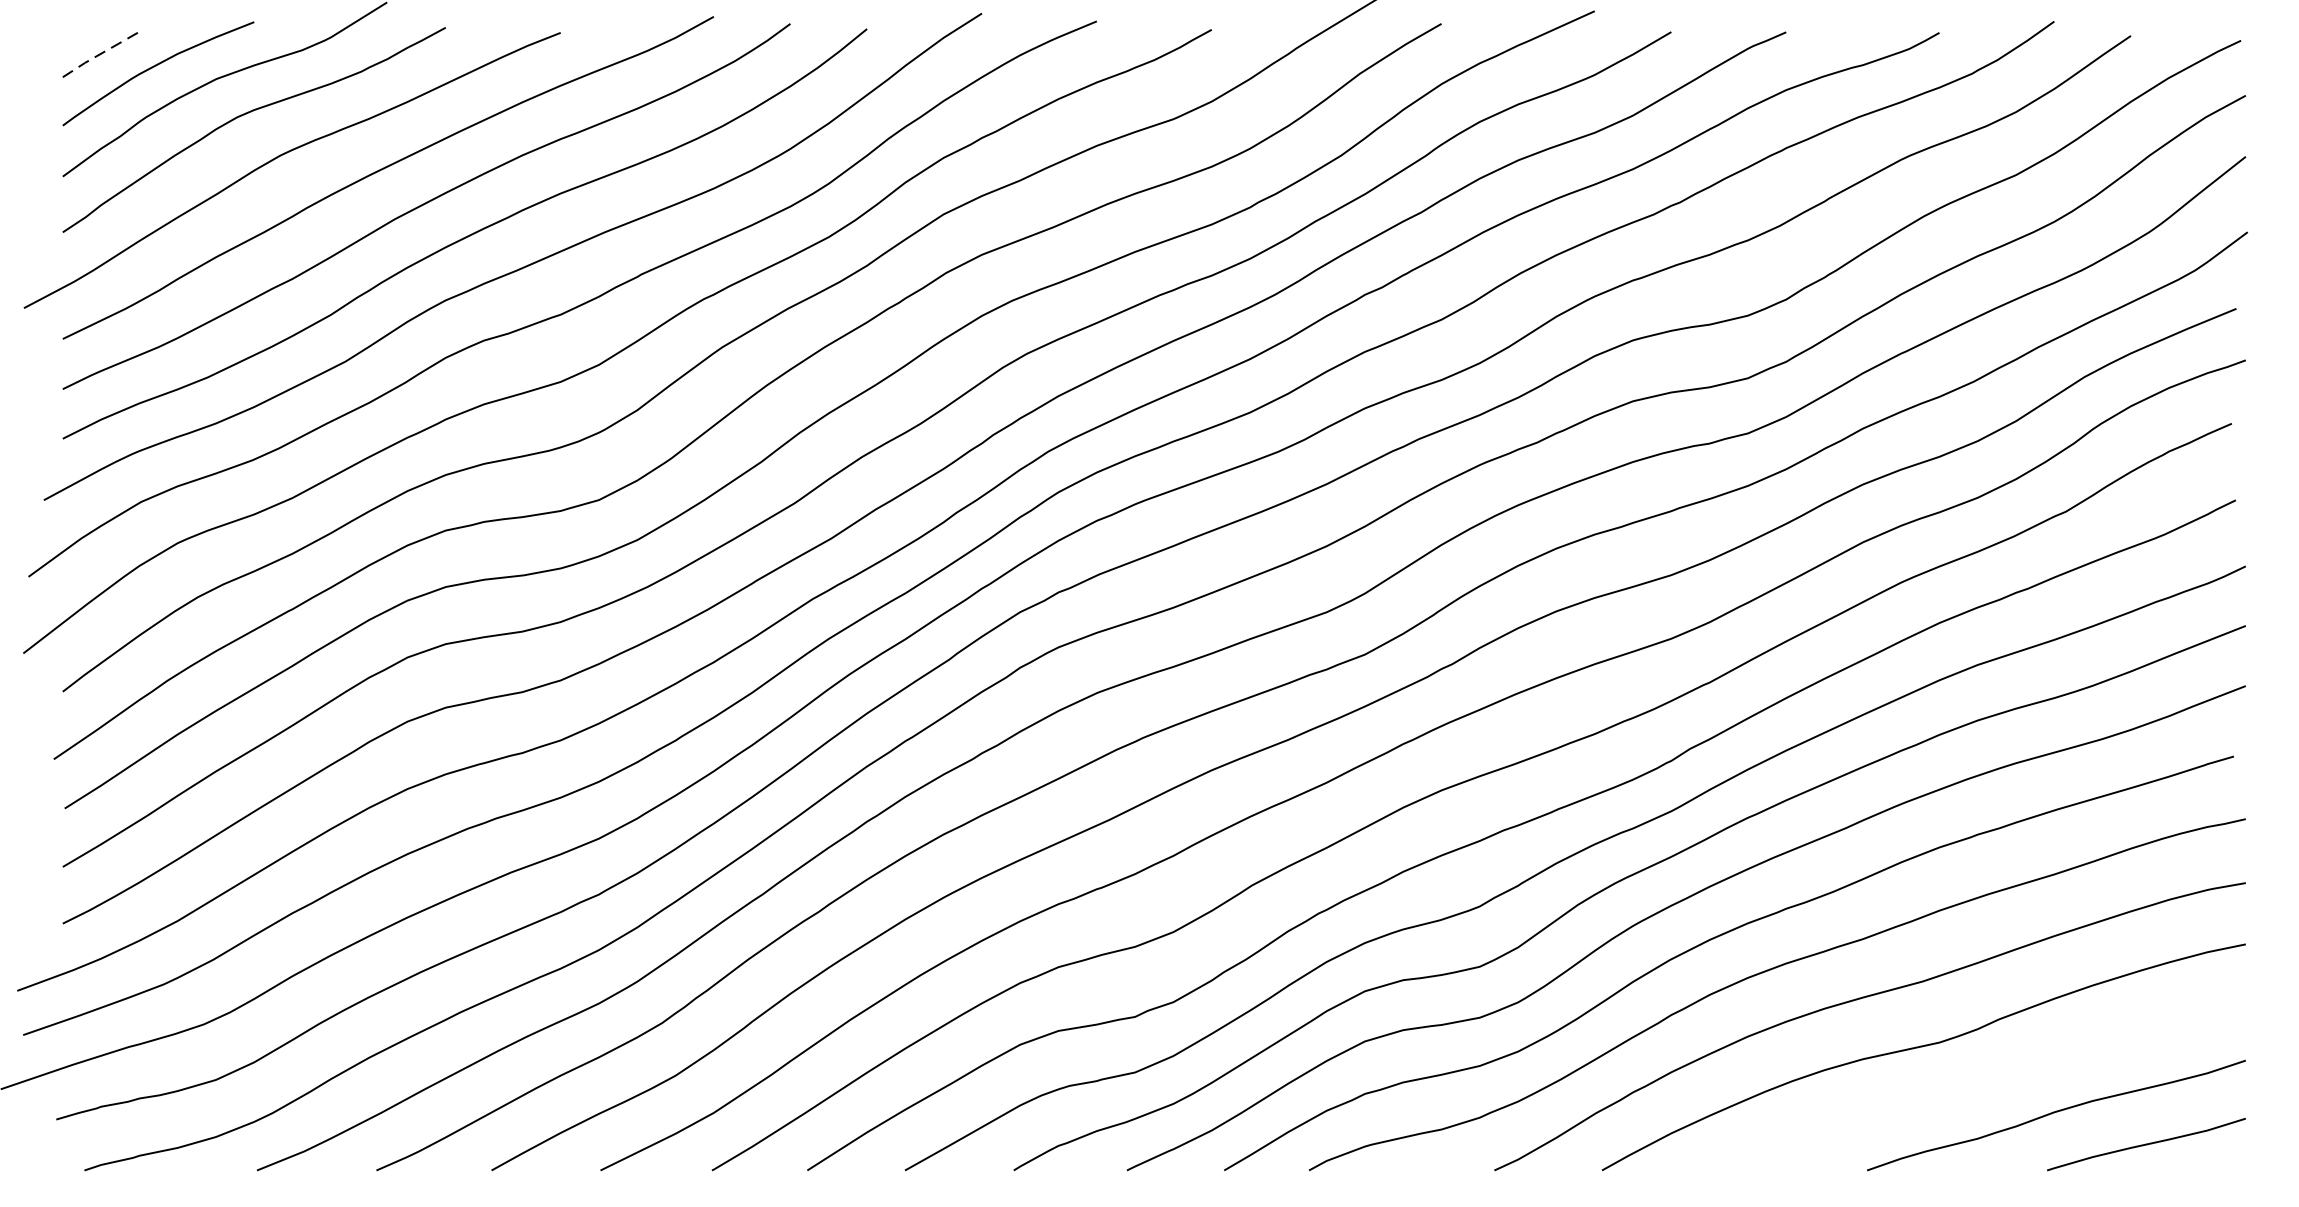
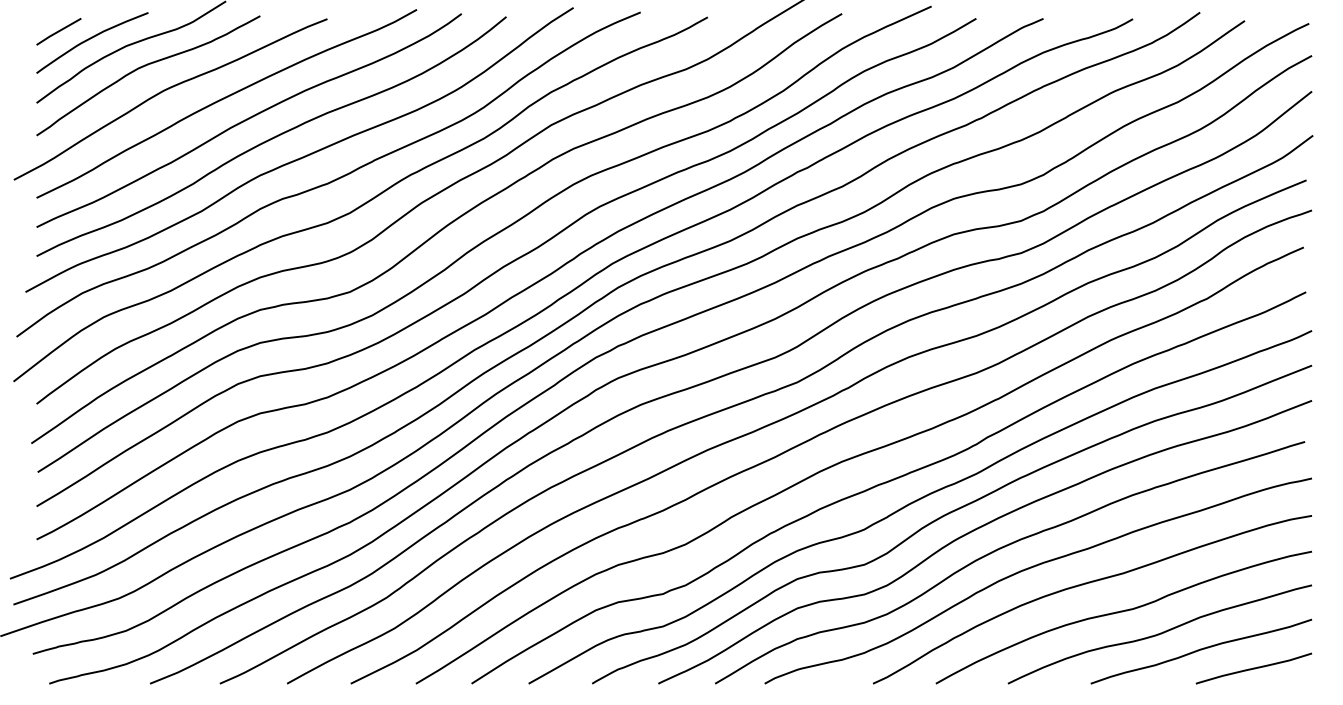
line: (100, 54) -> (58, 31), dashed -> solid
curve: (1984, 1086) -> (1159, 634), added

